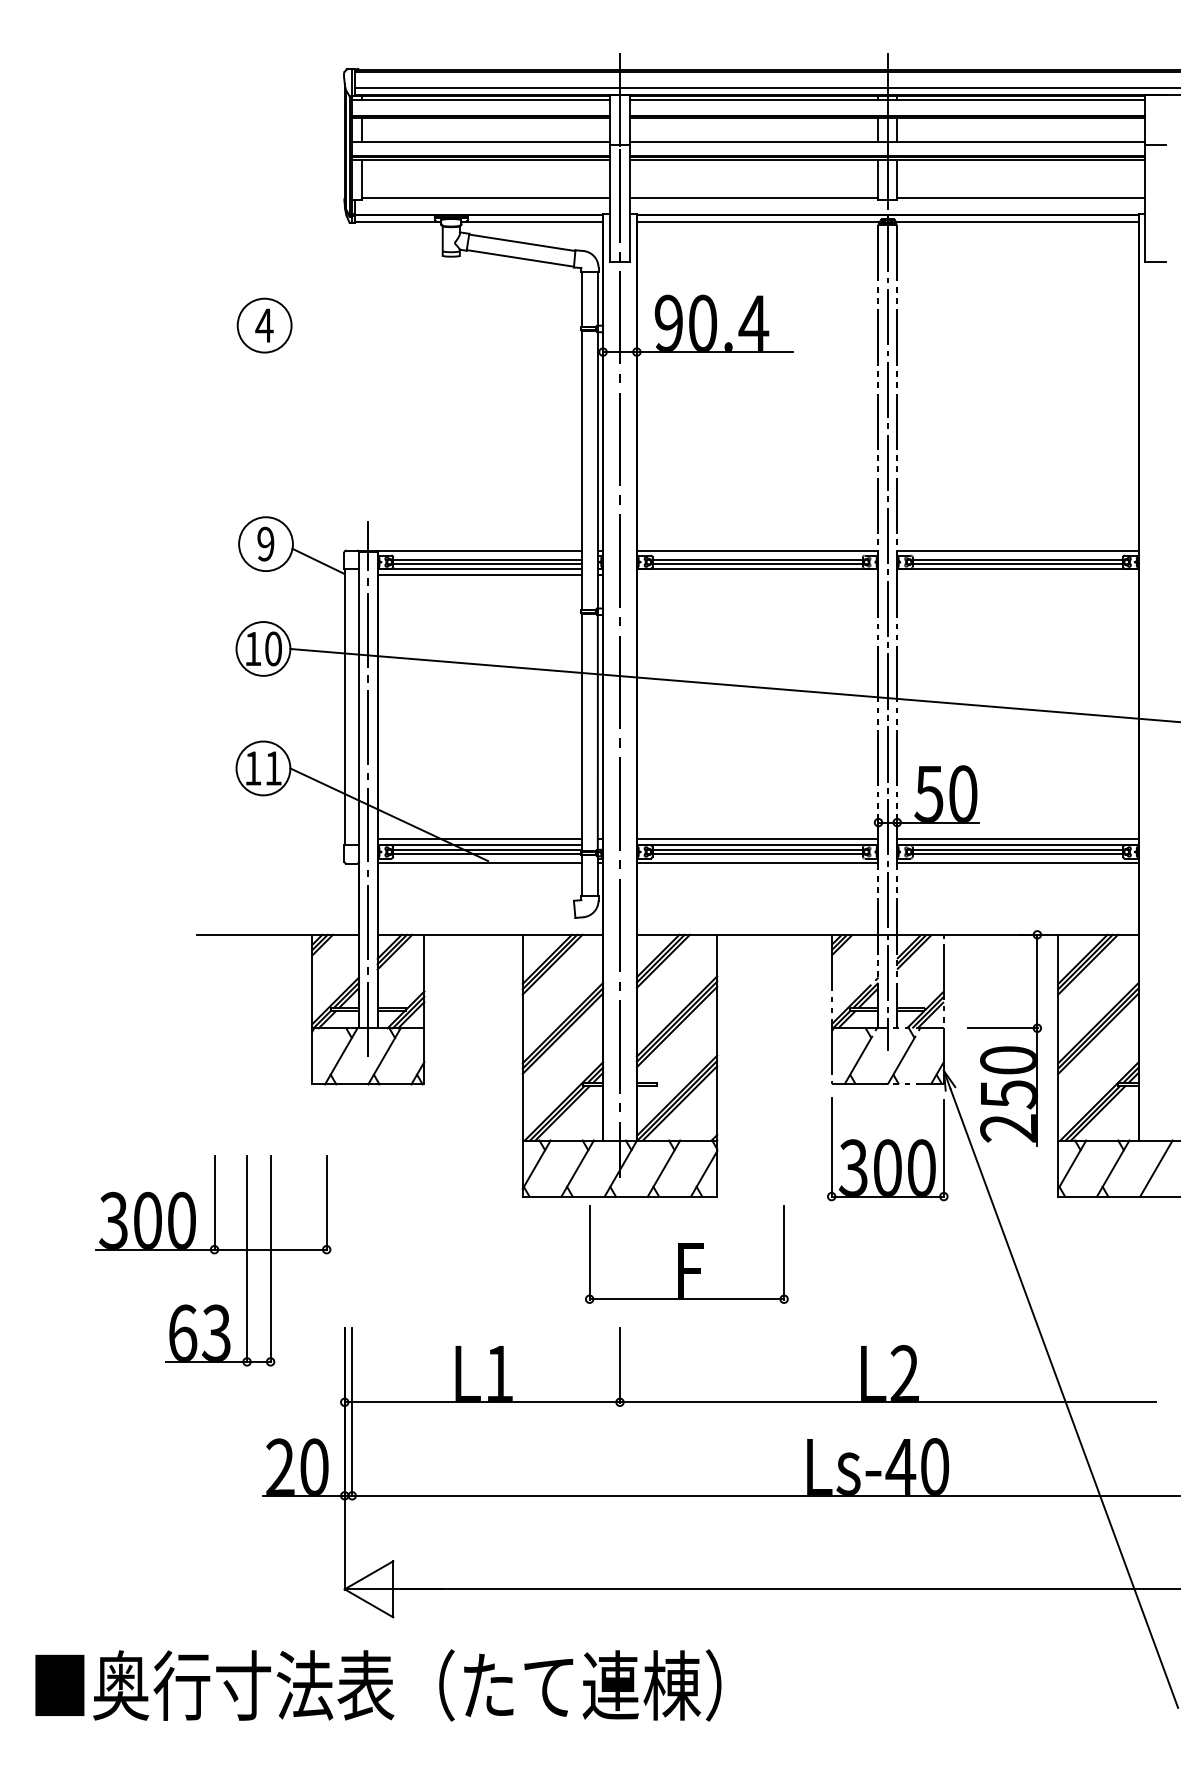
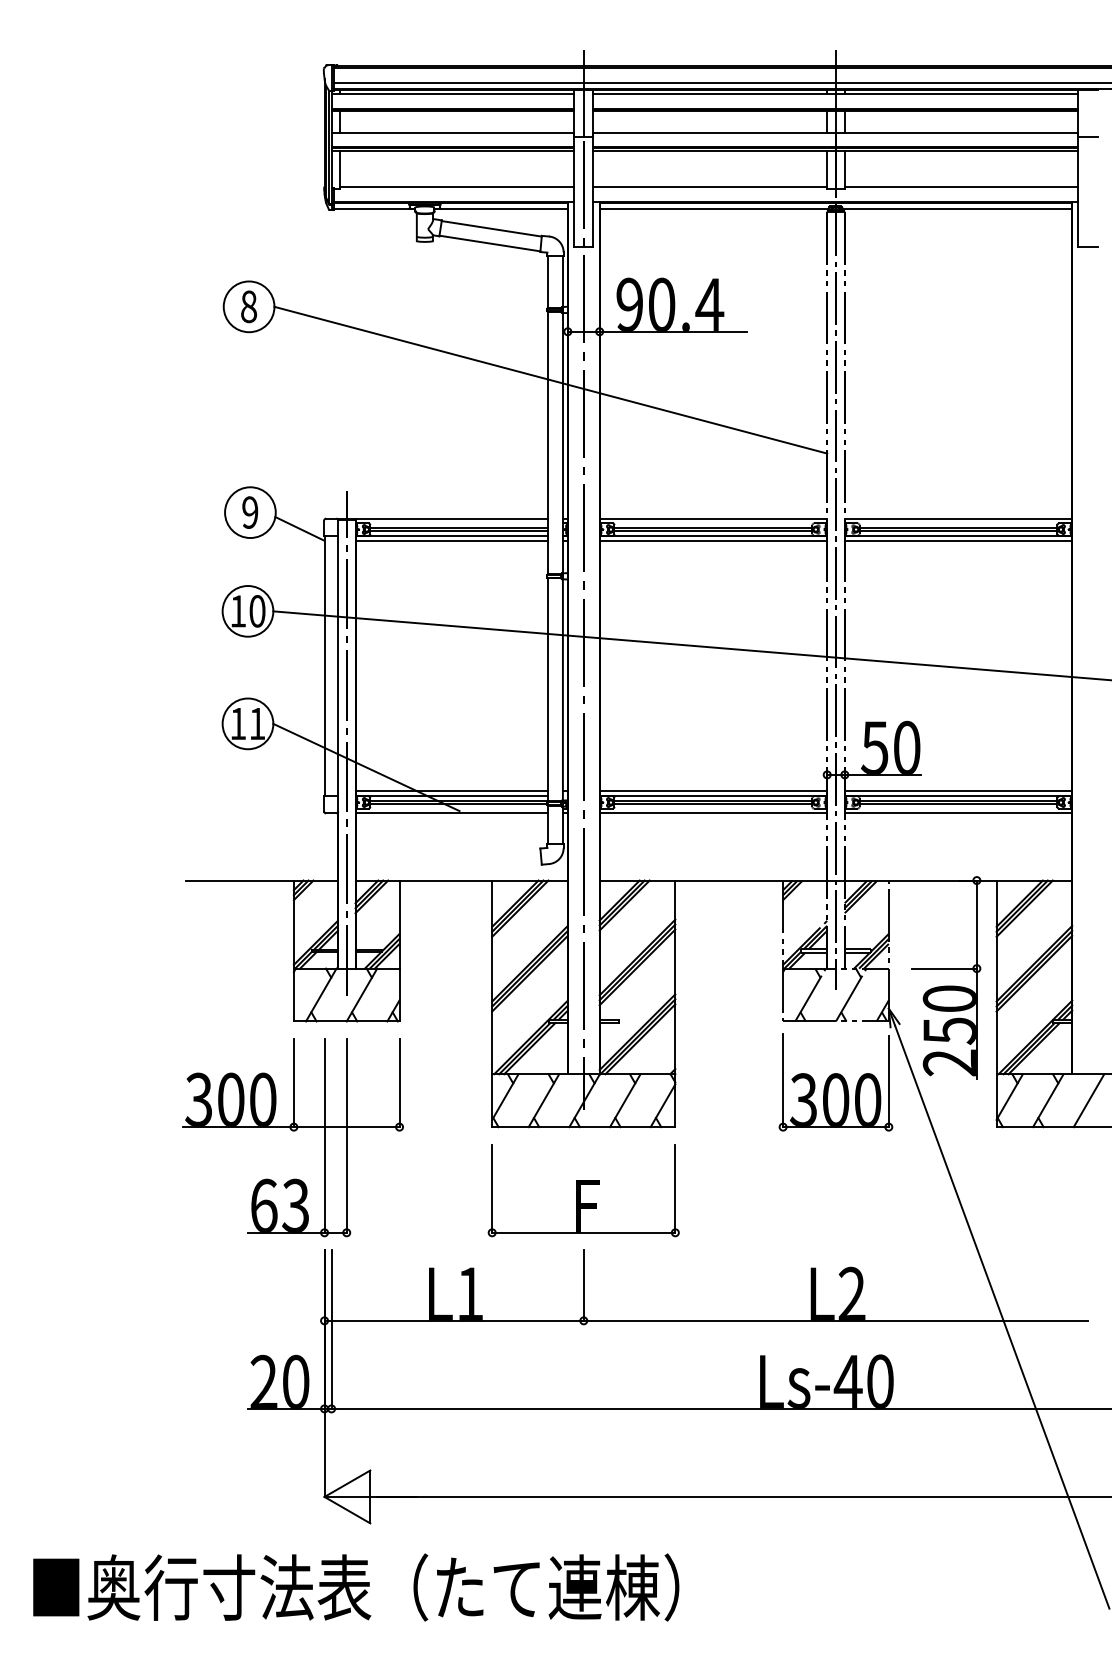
text: (263, 325) -> (248, 306), 4 -> 8
line: (584, 402) -> (550, 379), added
line: (757, 574) -> (713, 541), added
line: (1017, 574) -> (958, 541), added
part: (686, 1254) -> (583, 1190), moved
part: (213, 1260) -> (292, 1137), moved

